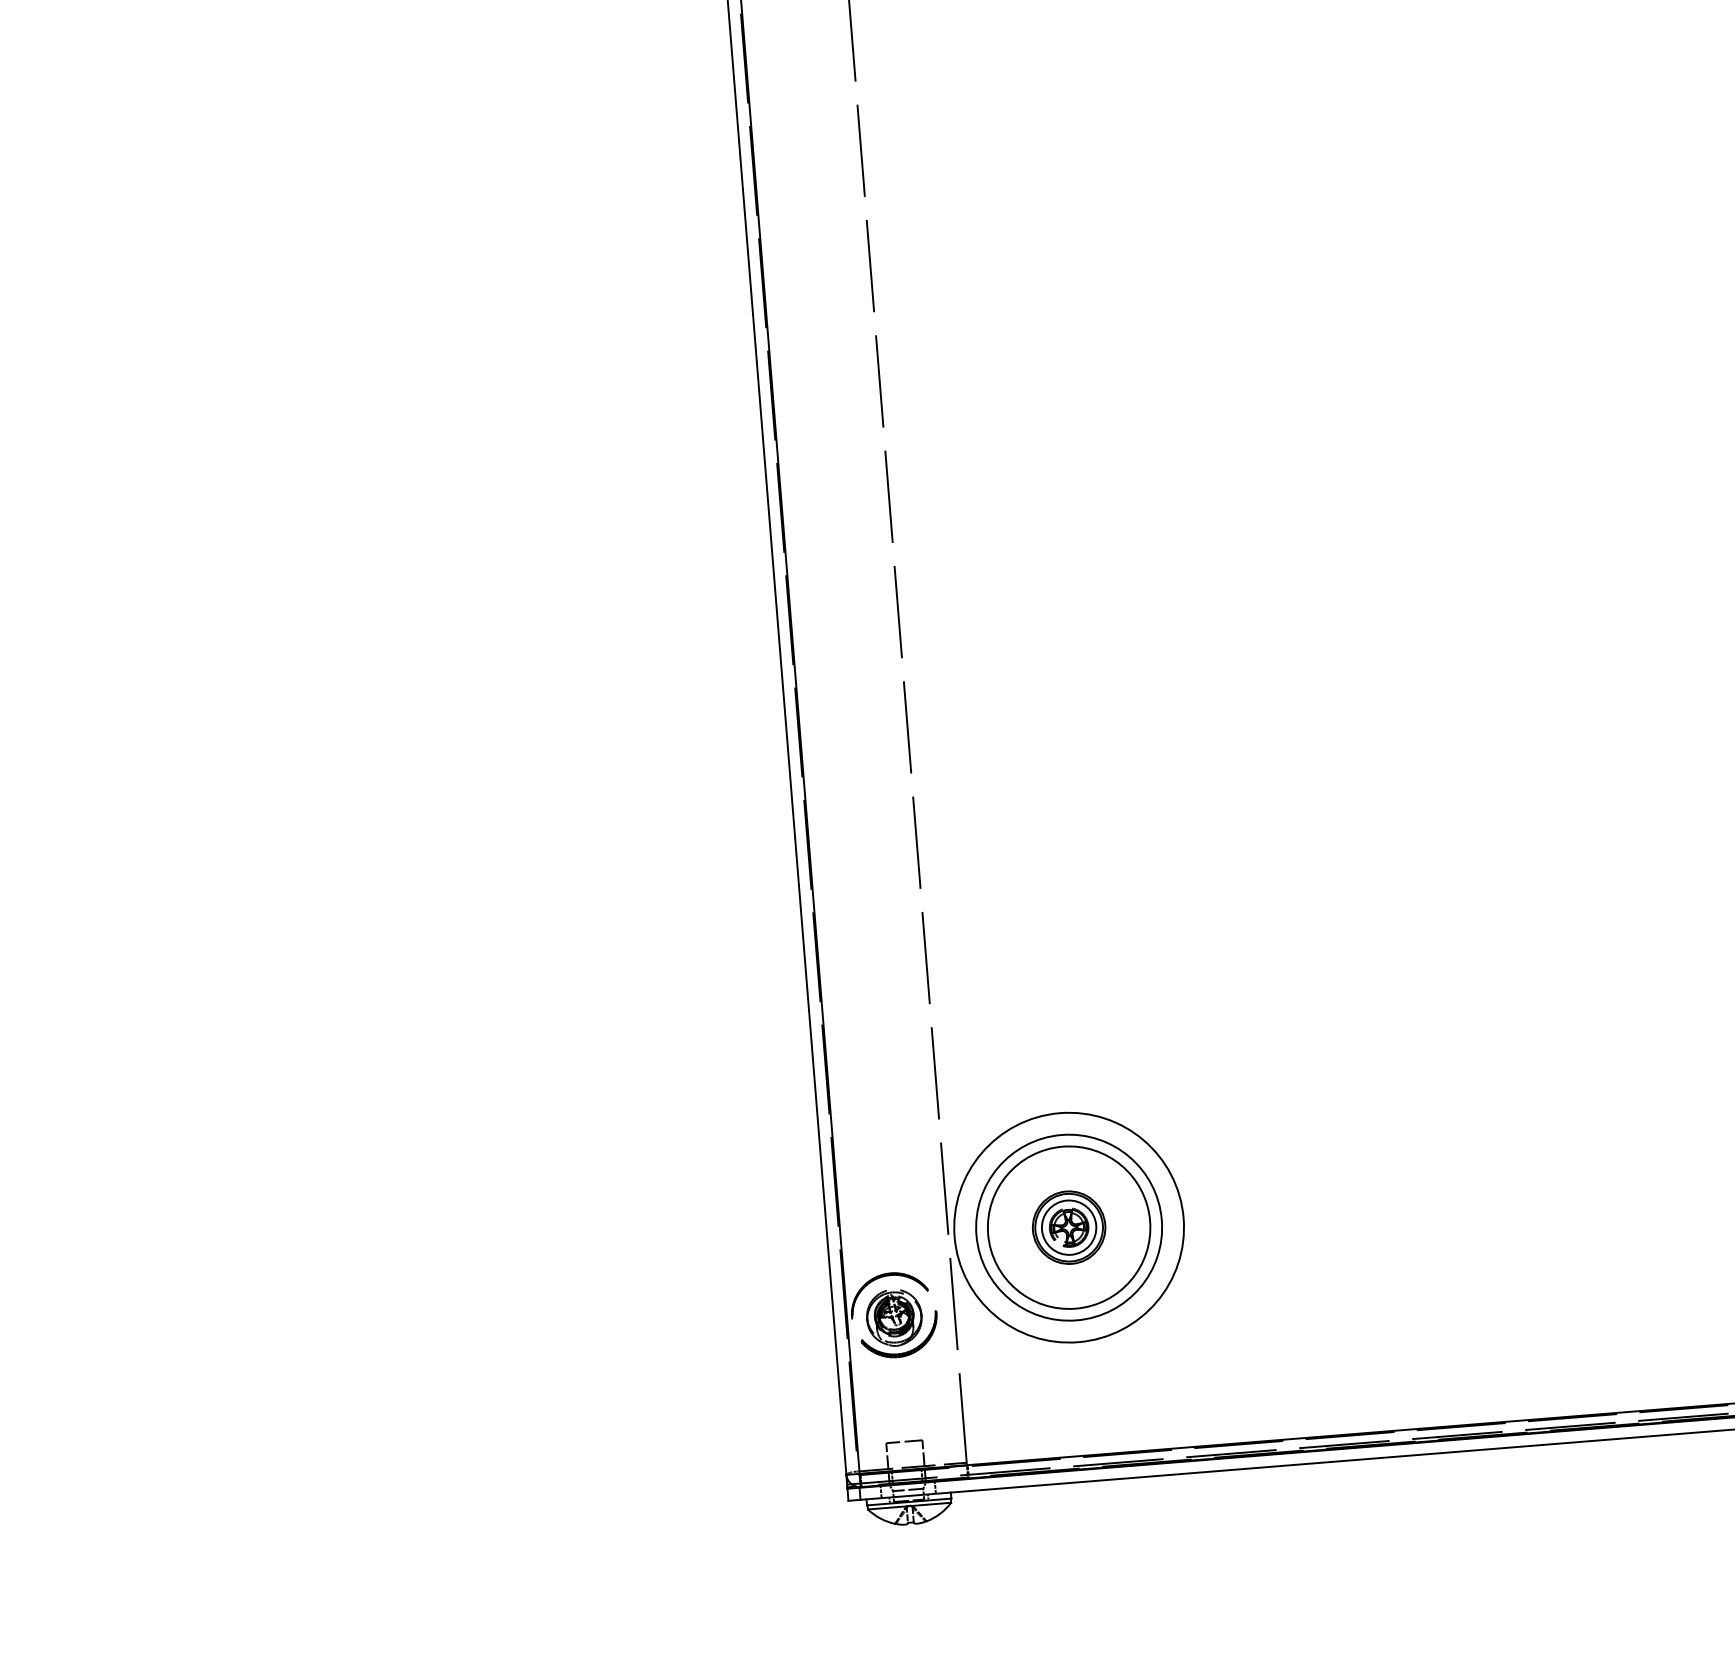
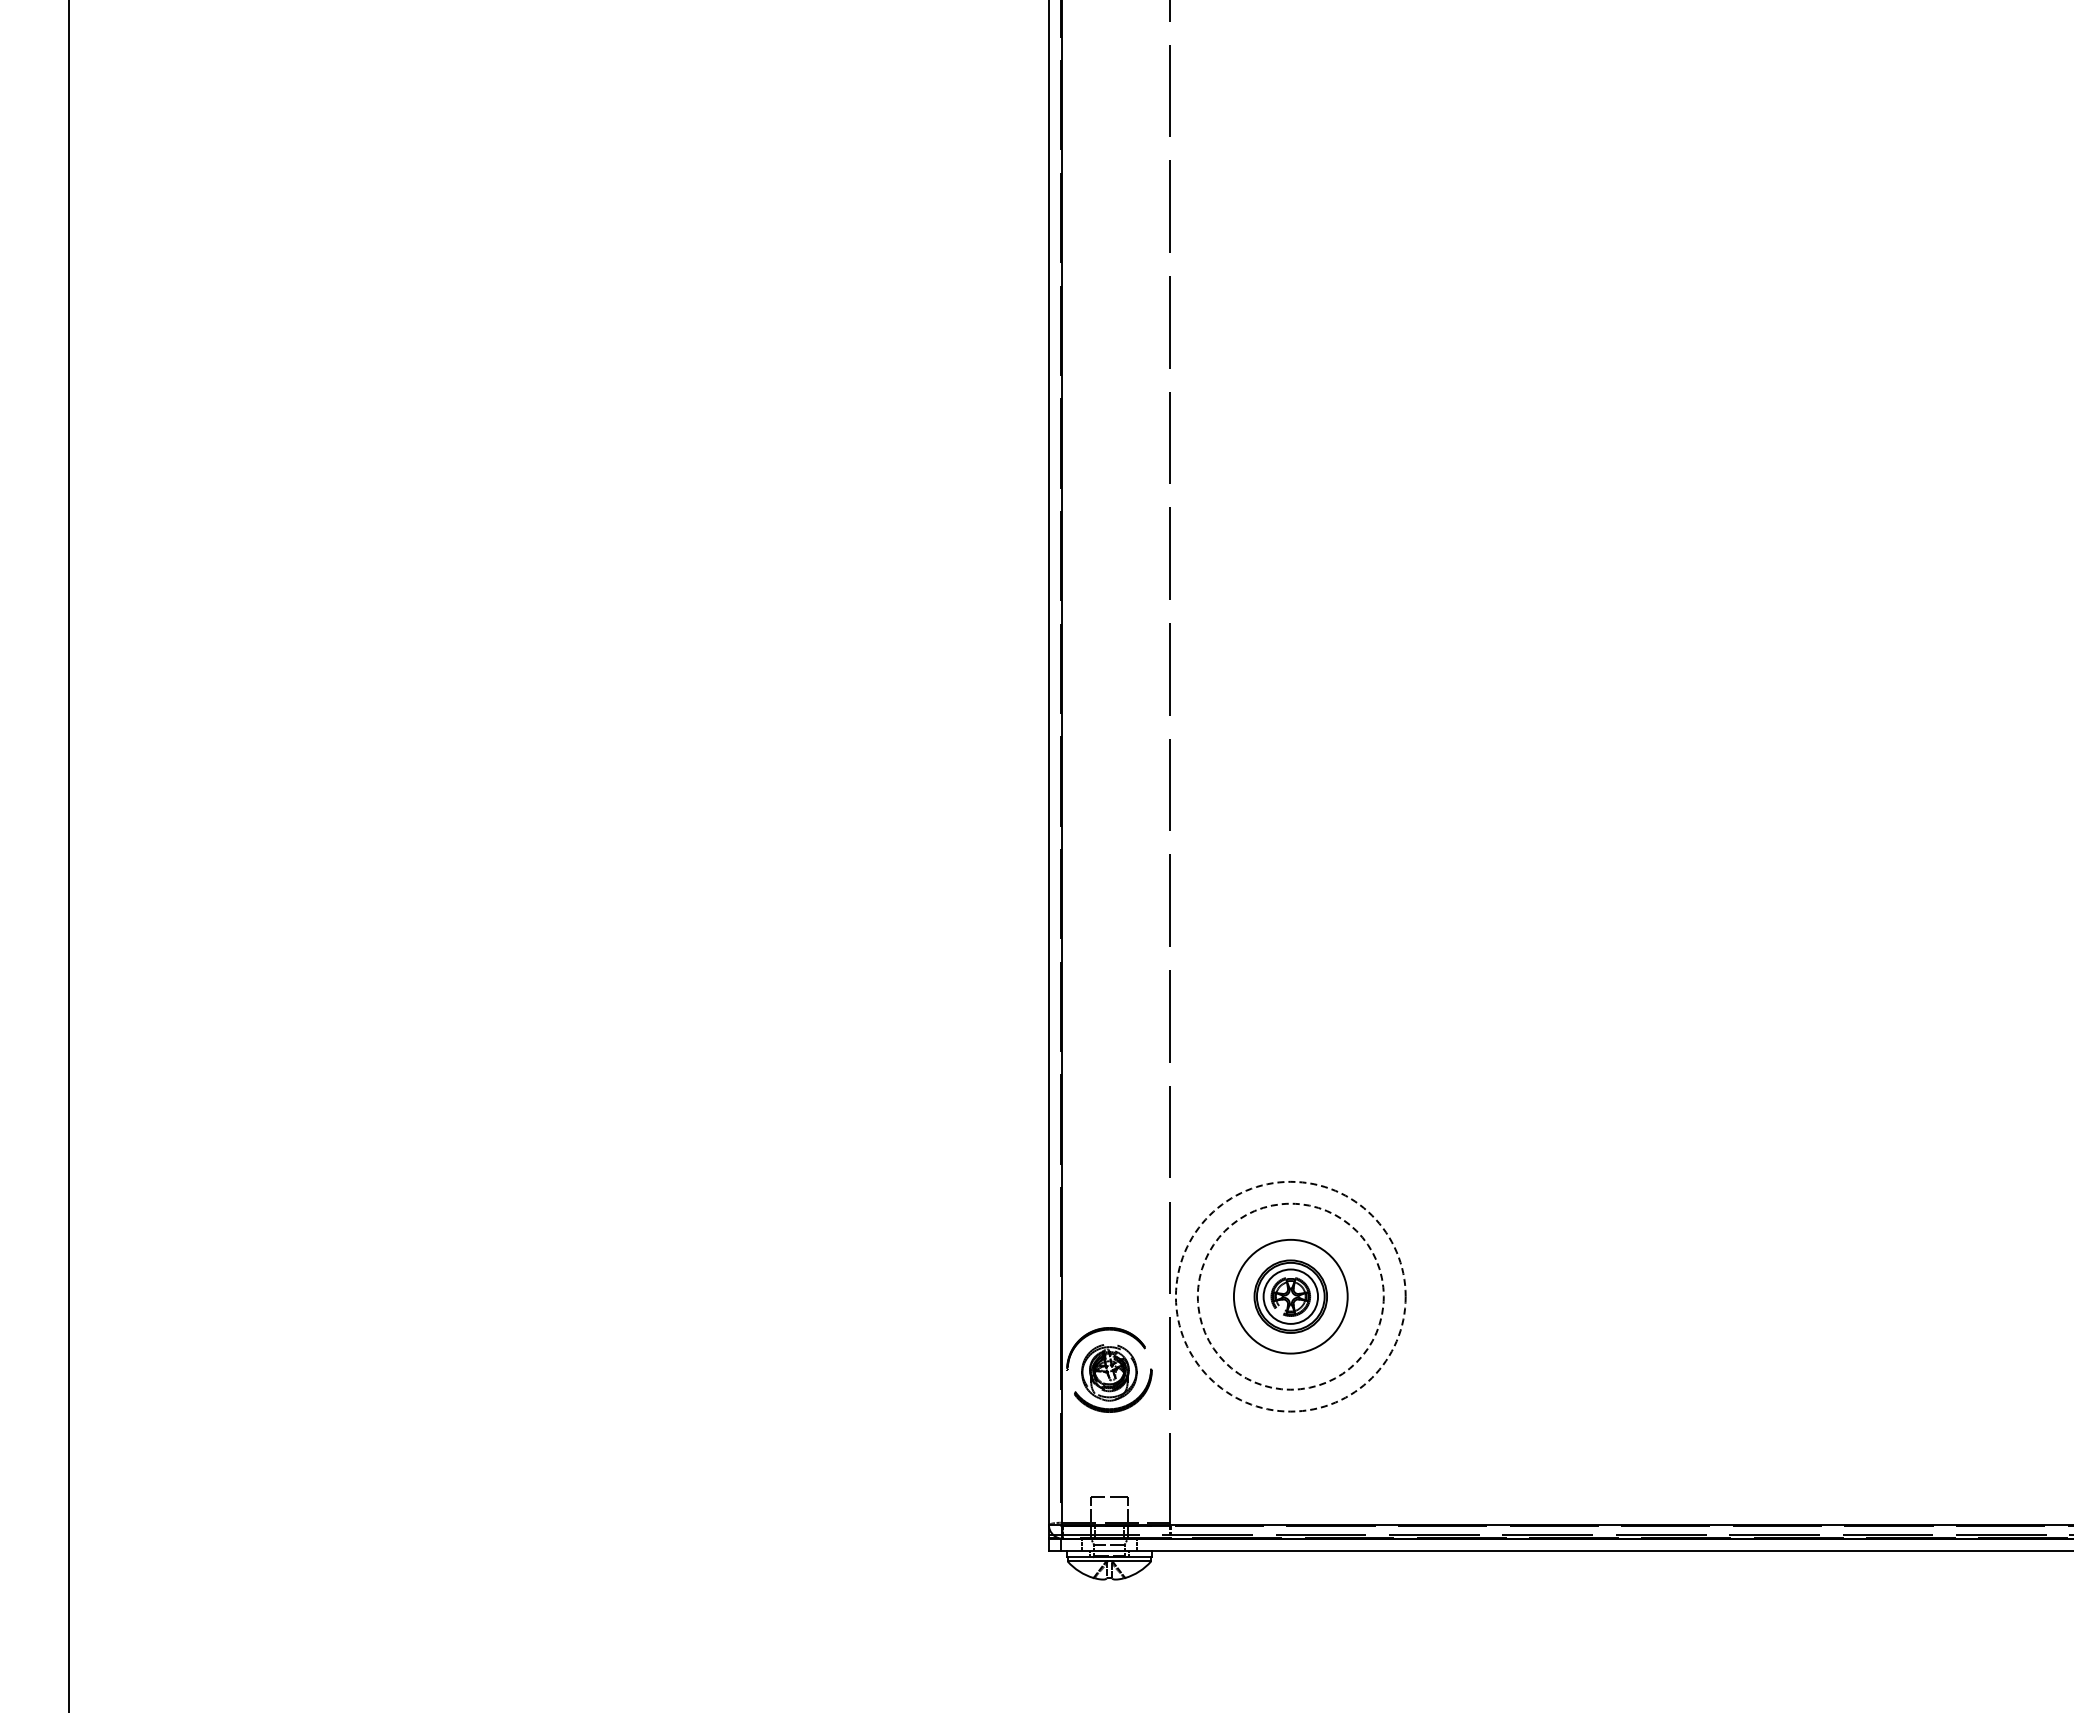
circle: (1068, 1227) -> (1290, 1296), size x0.7
circle: (1068, 1227) -> (1290, 1296), solid -> dashed
circle: (1068, 1227) -> (1290, 1296), solid -> dashed

